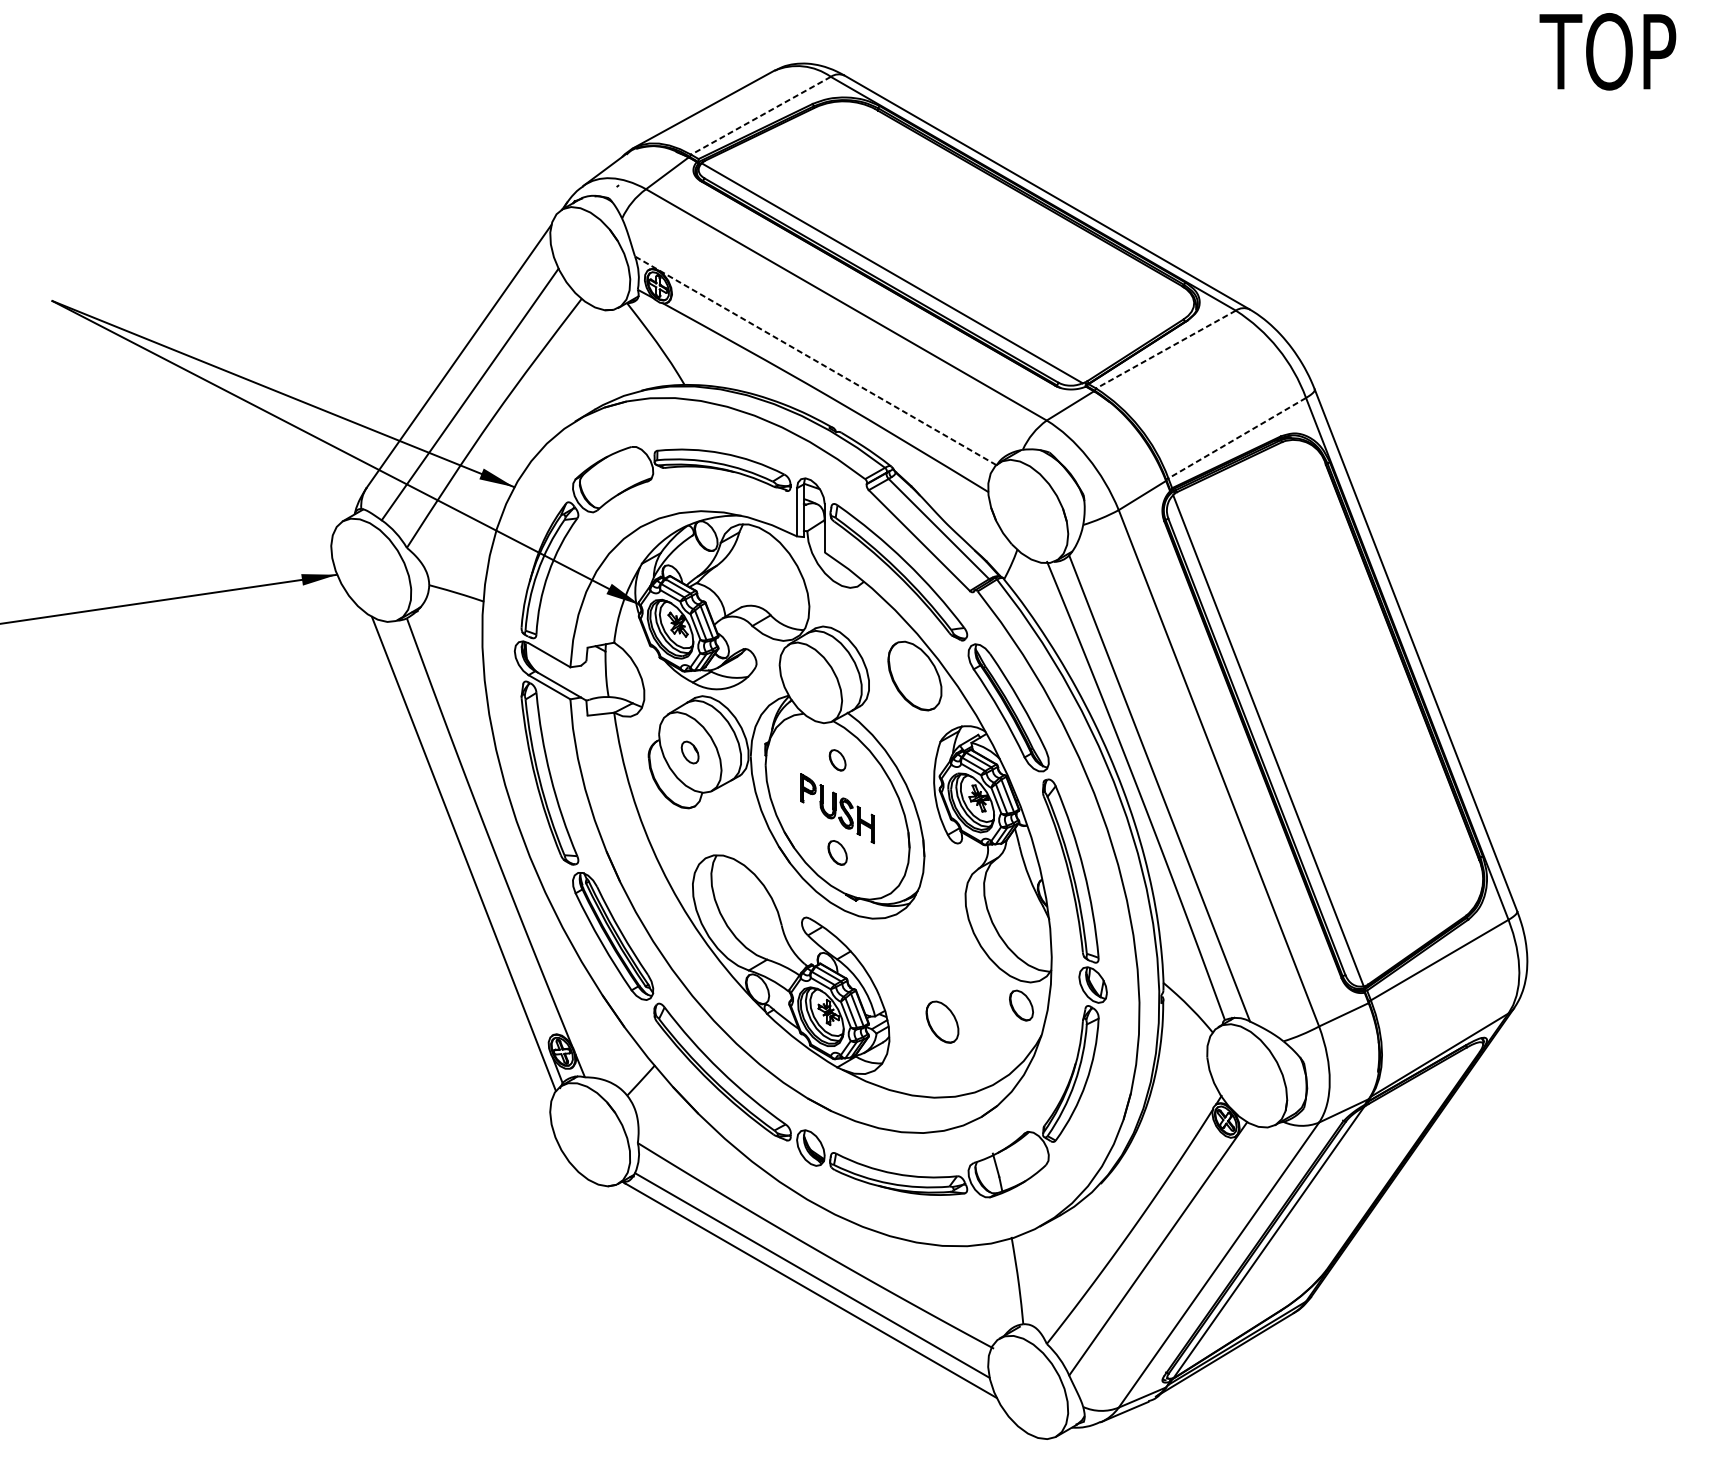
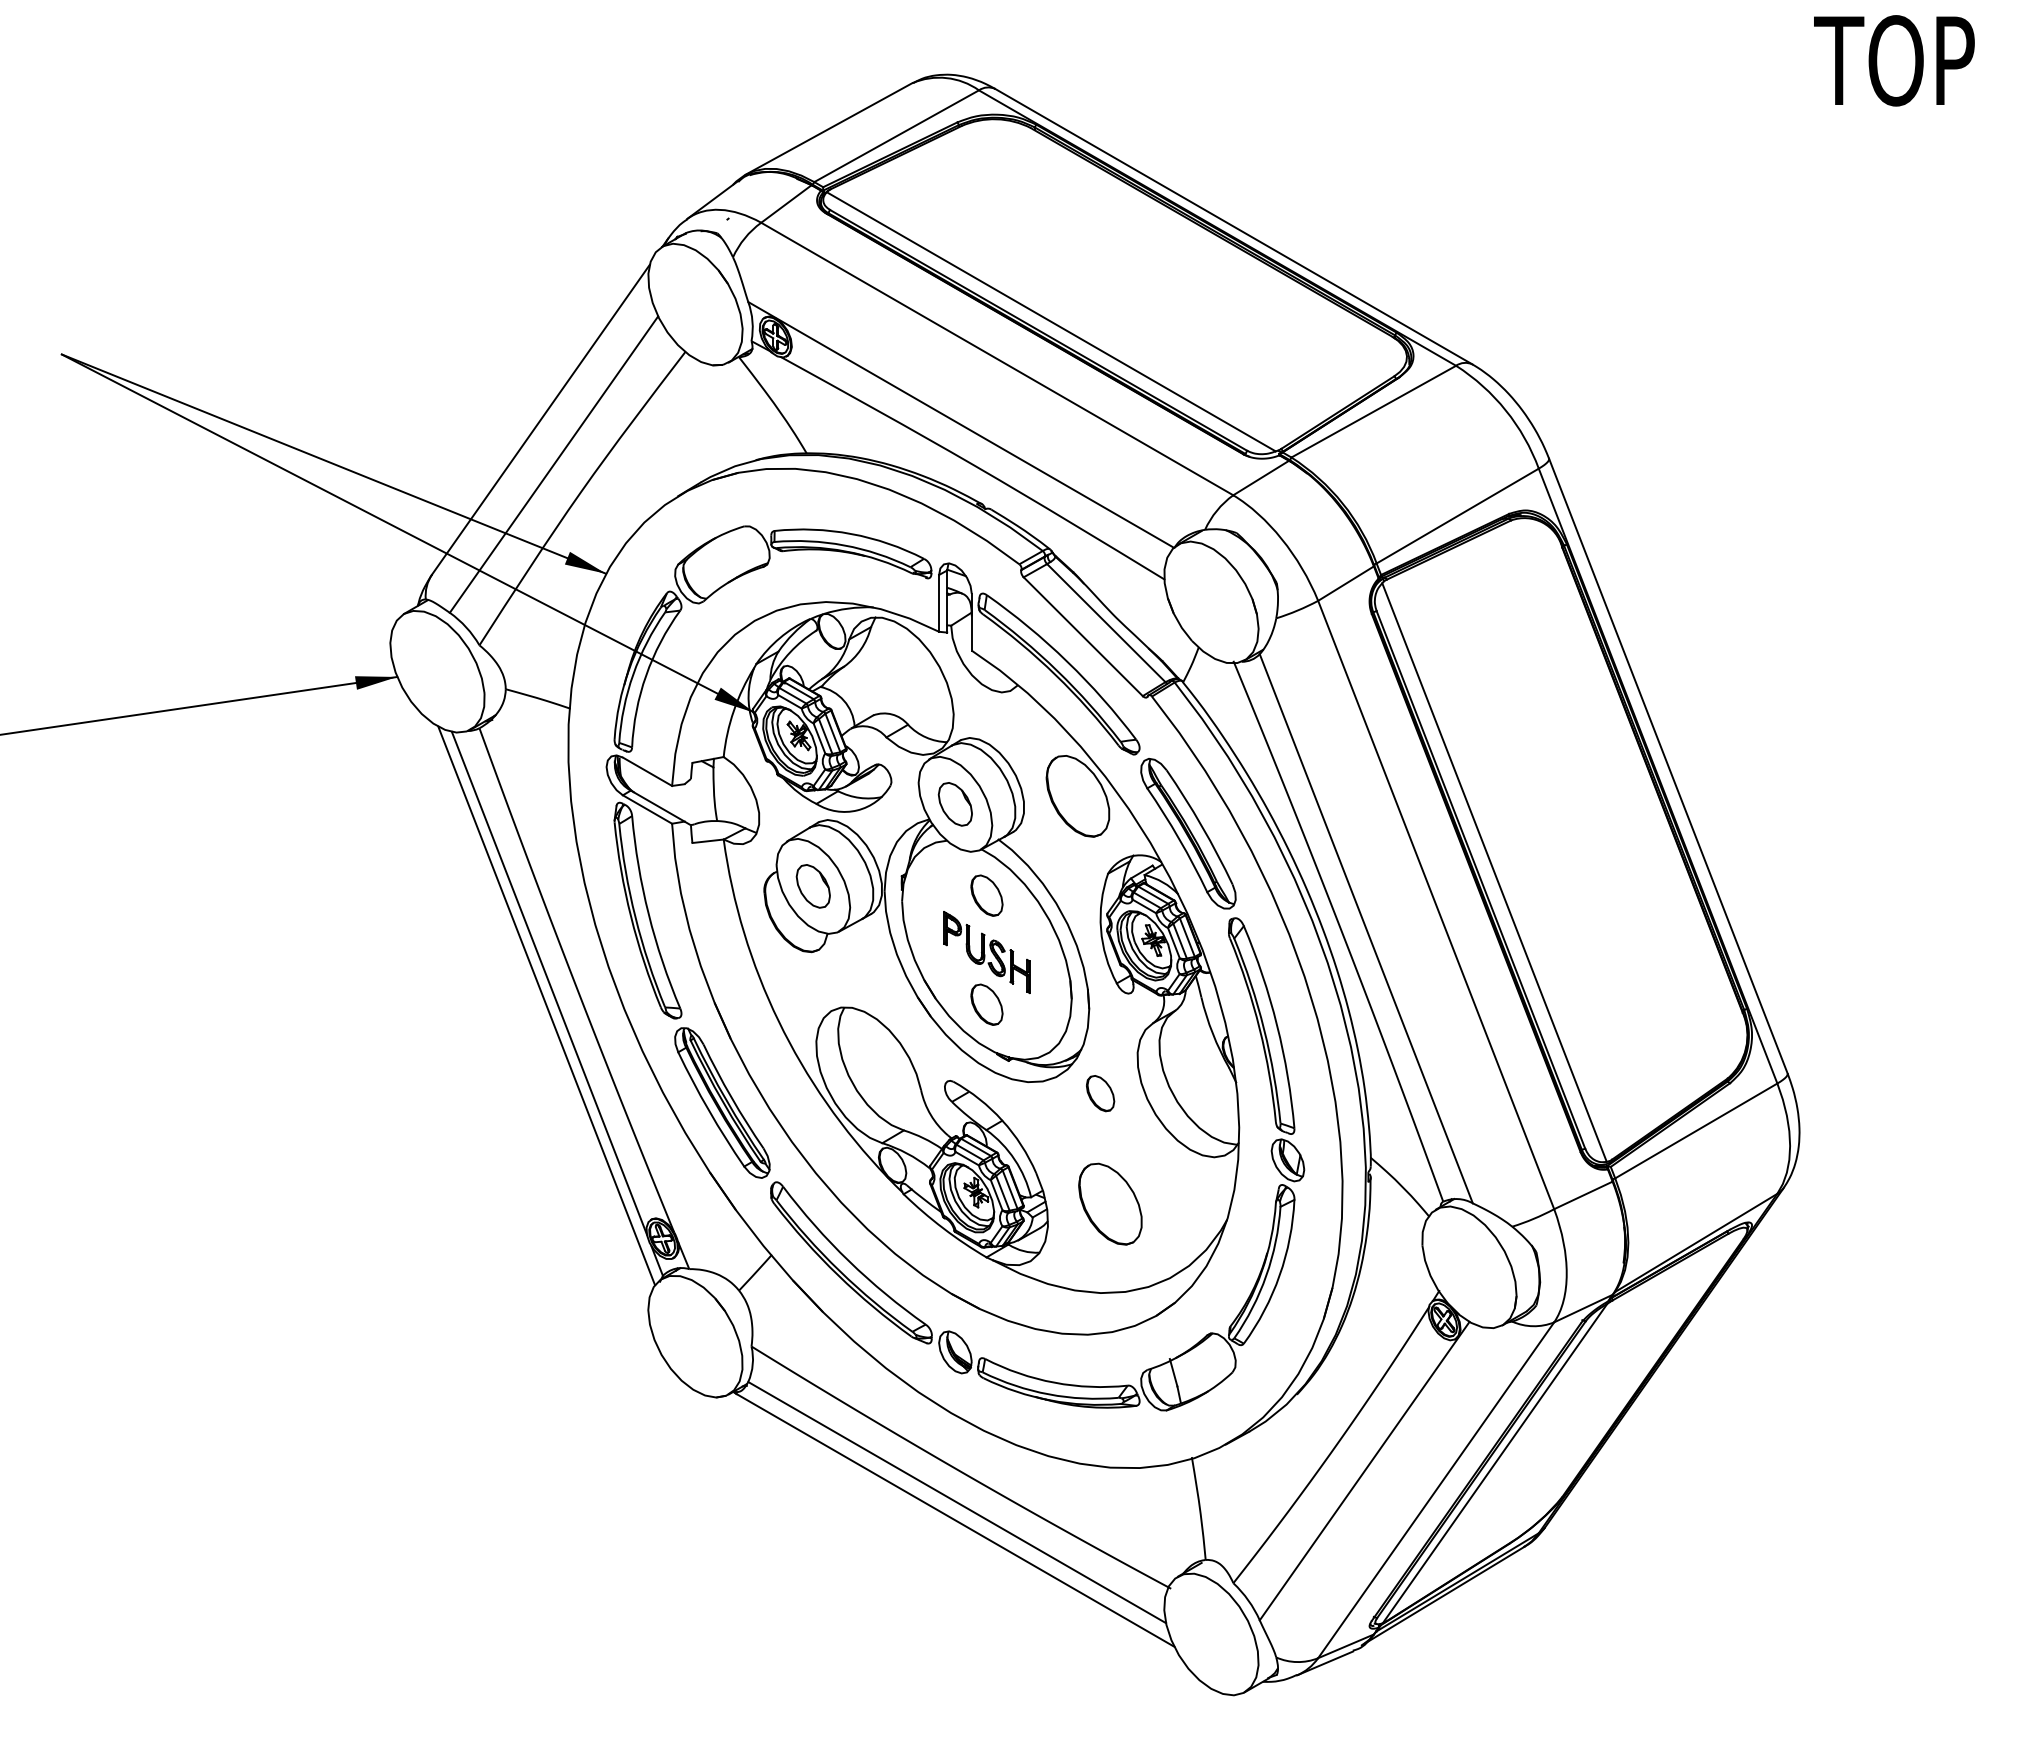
line: (760, 116) -> (896, 136), dashed -> solid
line: (1165, 349) -> (1373, 411), dashed -> solid
line: (816, 360) -> (961, 424), dashed -> solid
line: (1237, 438) -> (1457, 516), dashed -> solid
part: (810, 683) -> (954, 804), added
part: (689, 752) -> (812, 886), size x1.67
part: (837, 760) -> (986, 895), size x1.67
line: (465, 834) -> (548, 982), added
part: (837, 852) -> (986, 1004), size x1.43
part: (1021, 1005) -> (1100, 1093), moved
part: (942, 1021) -> (1110, 1203), size x1.67

